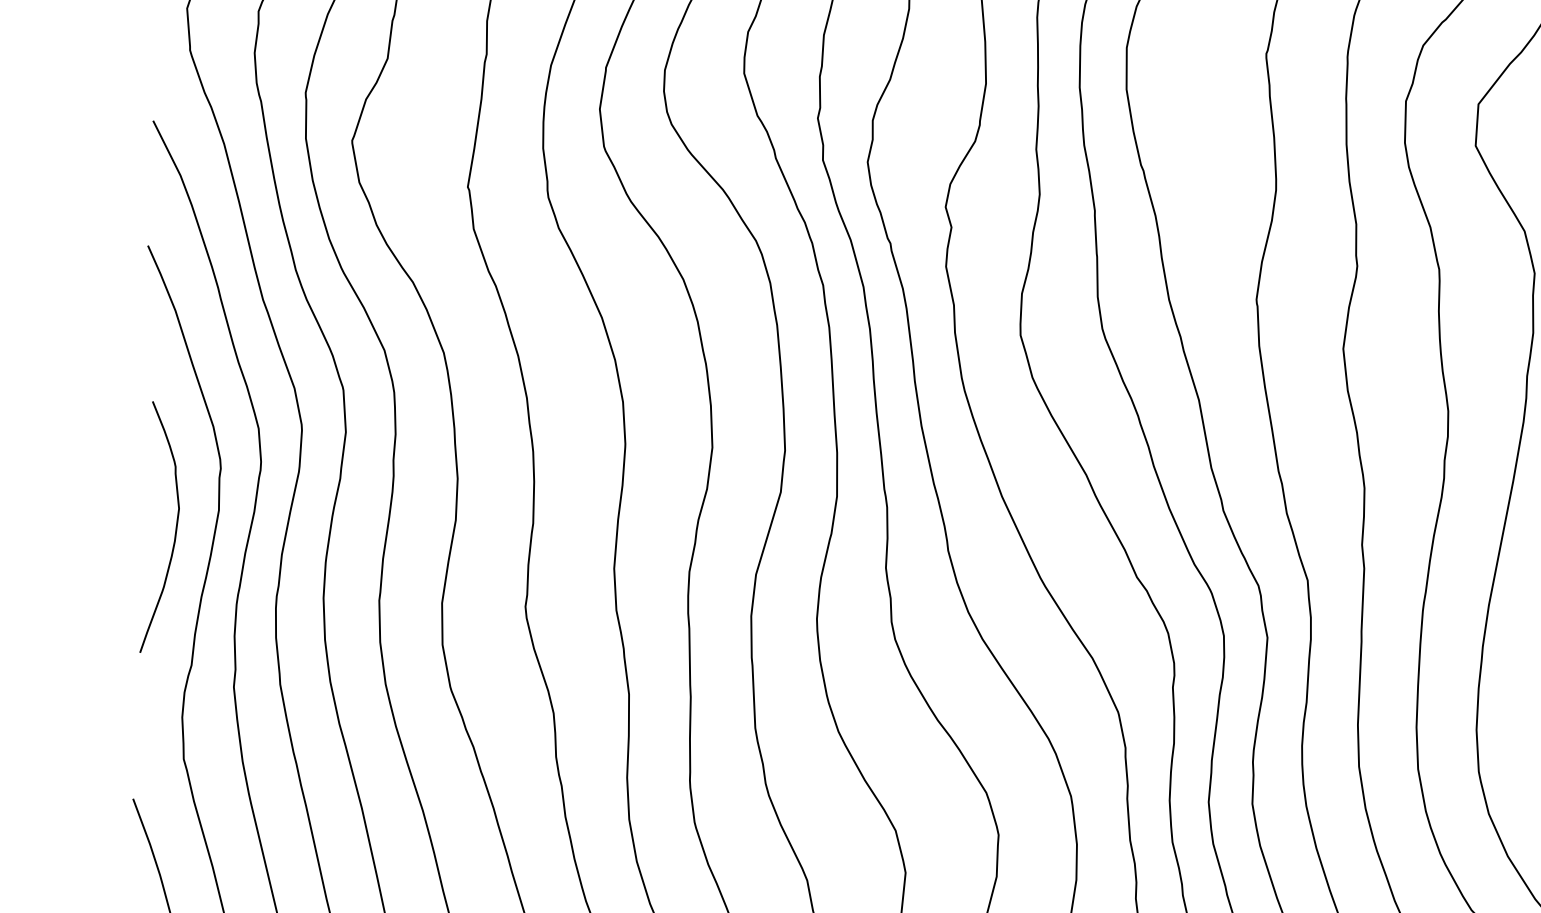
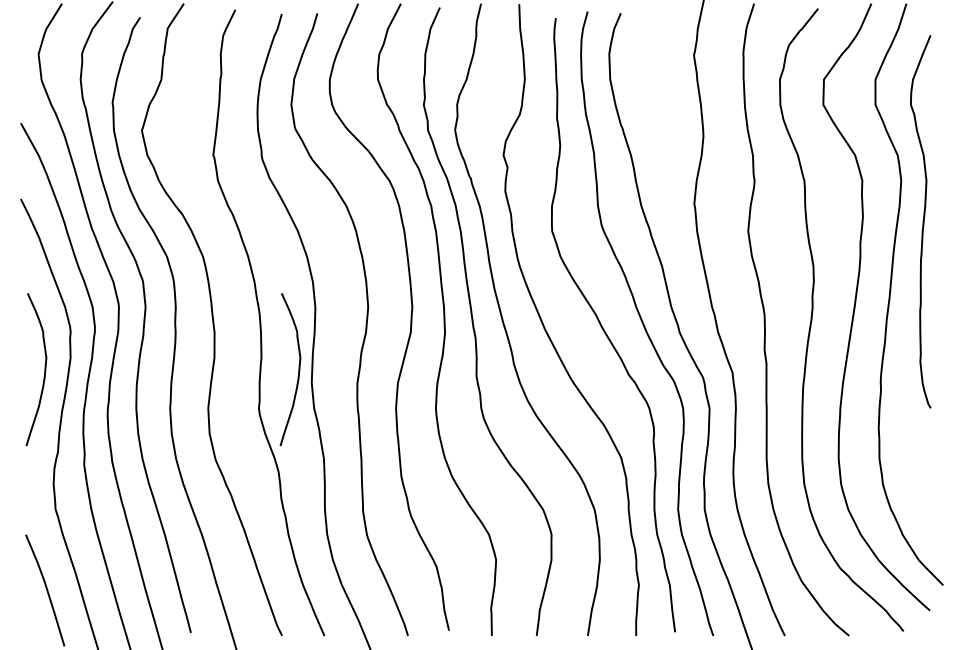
curve: (593, 545) -> (298, 369), added

